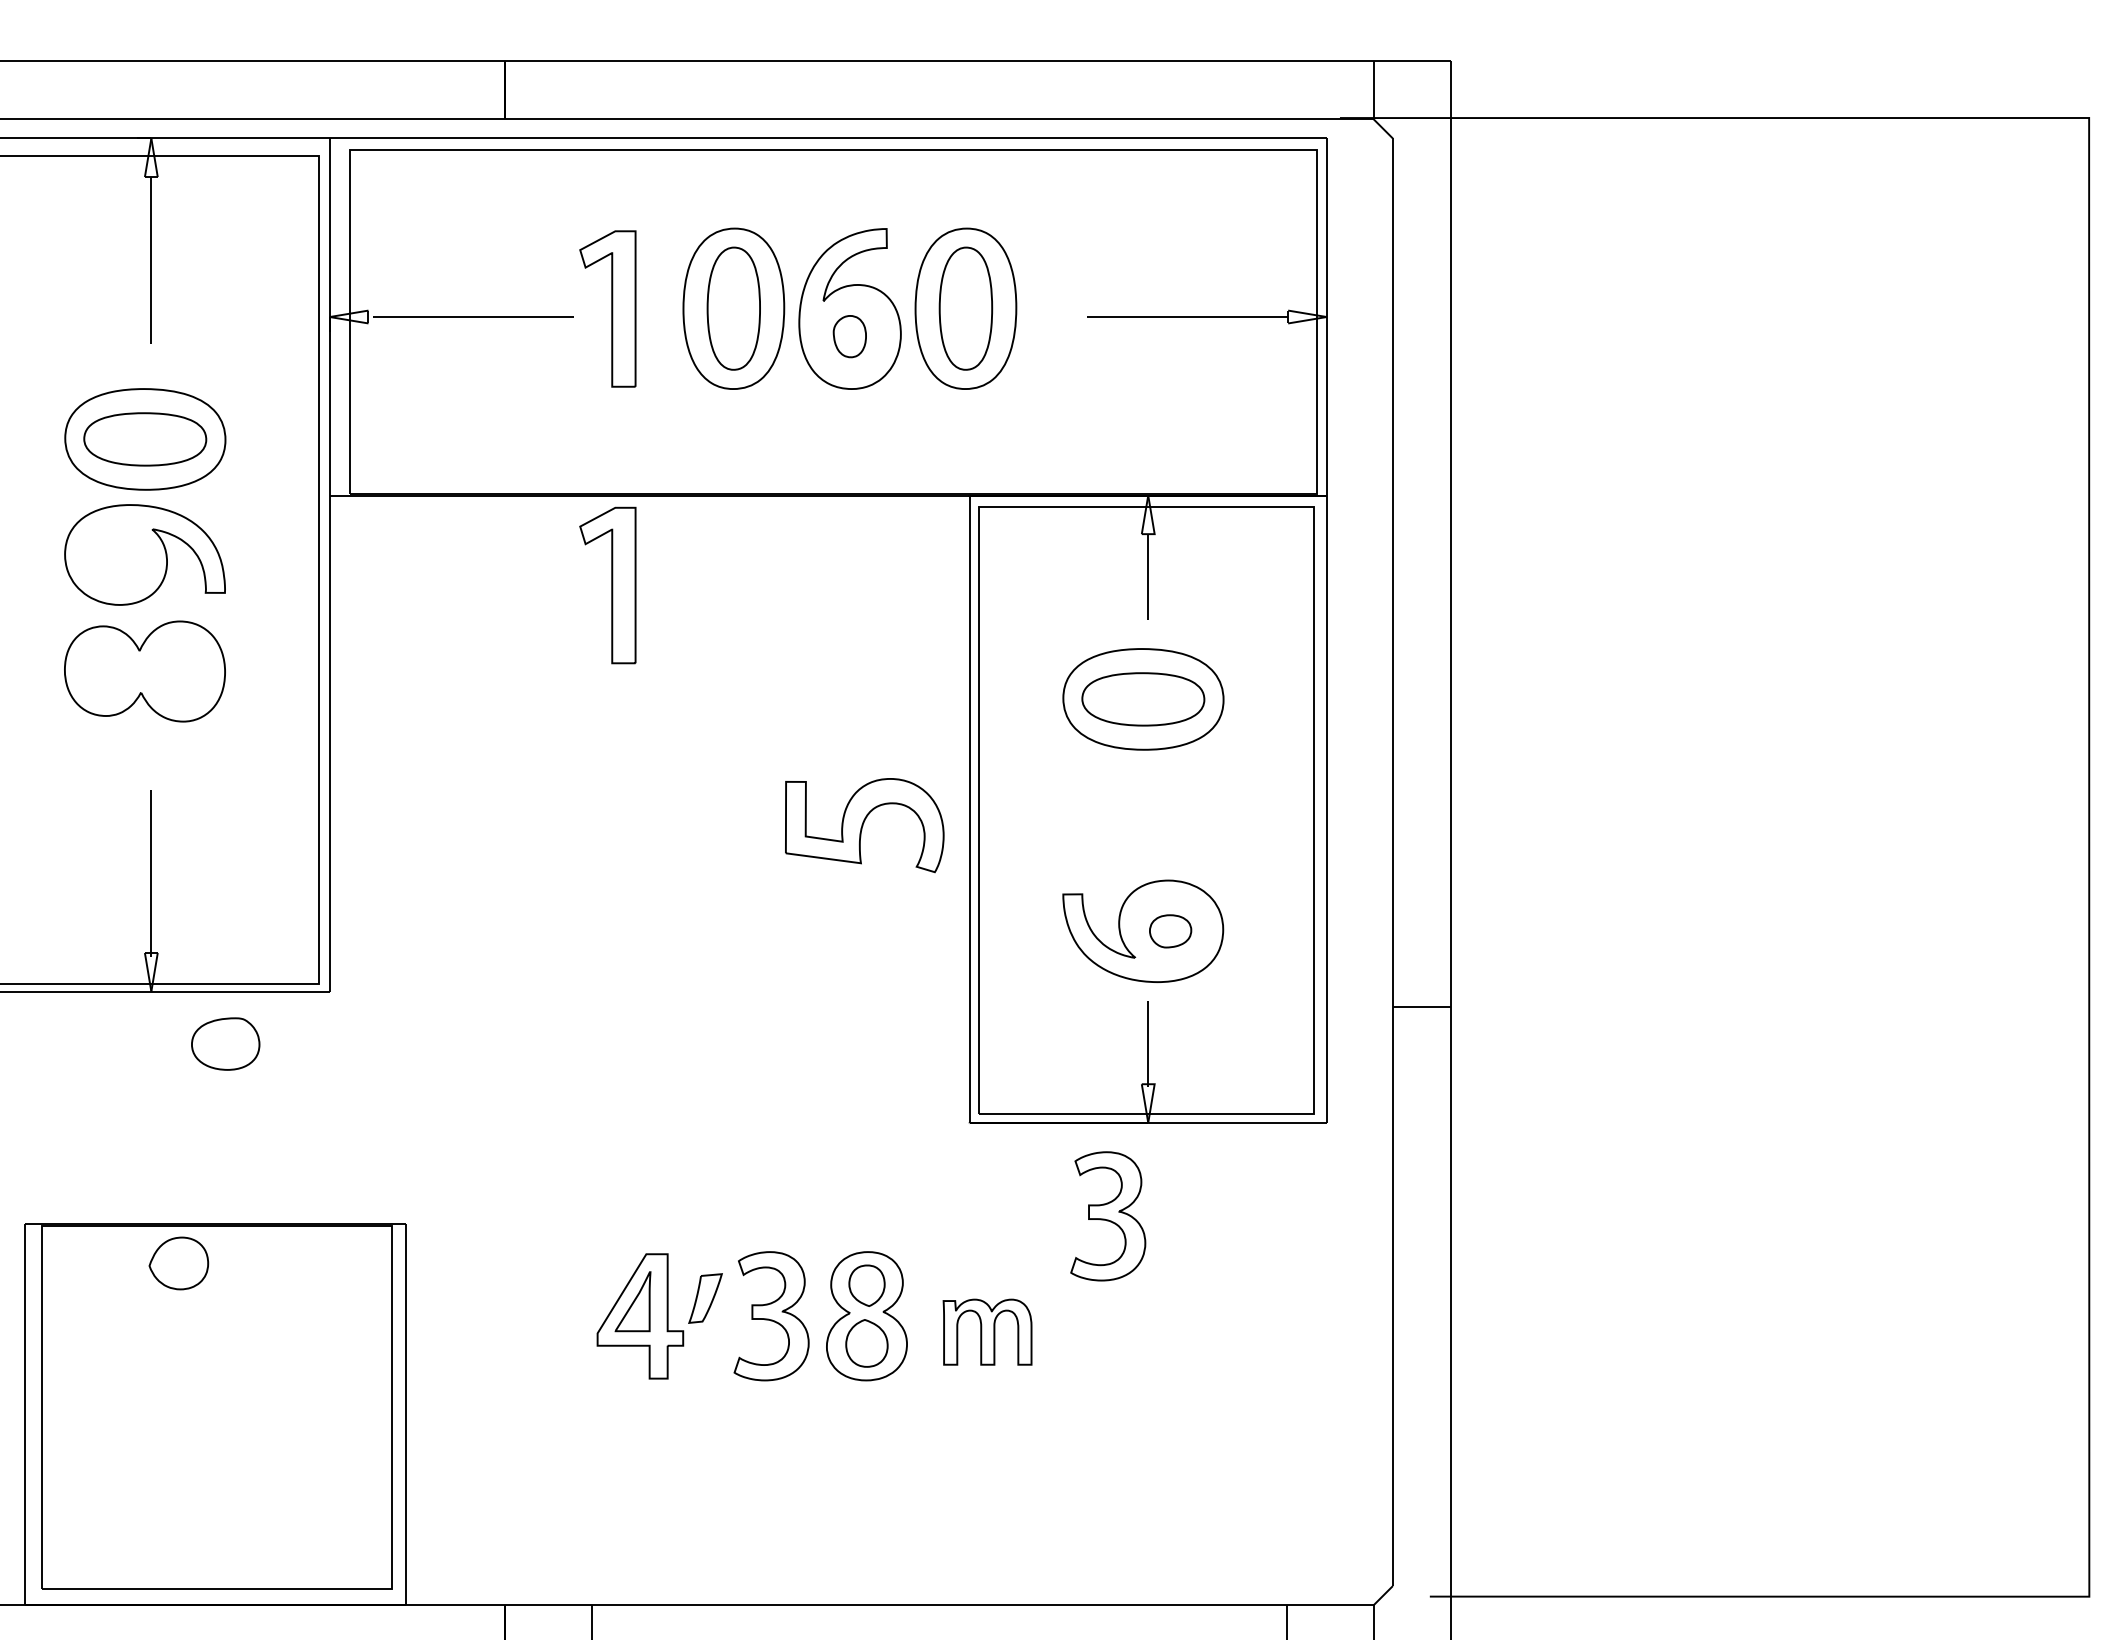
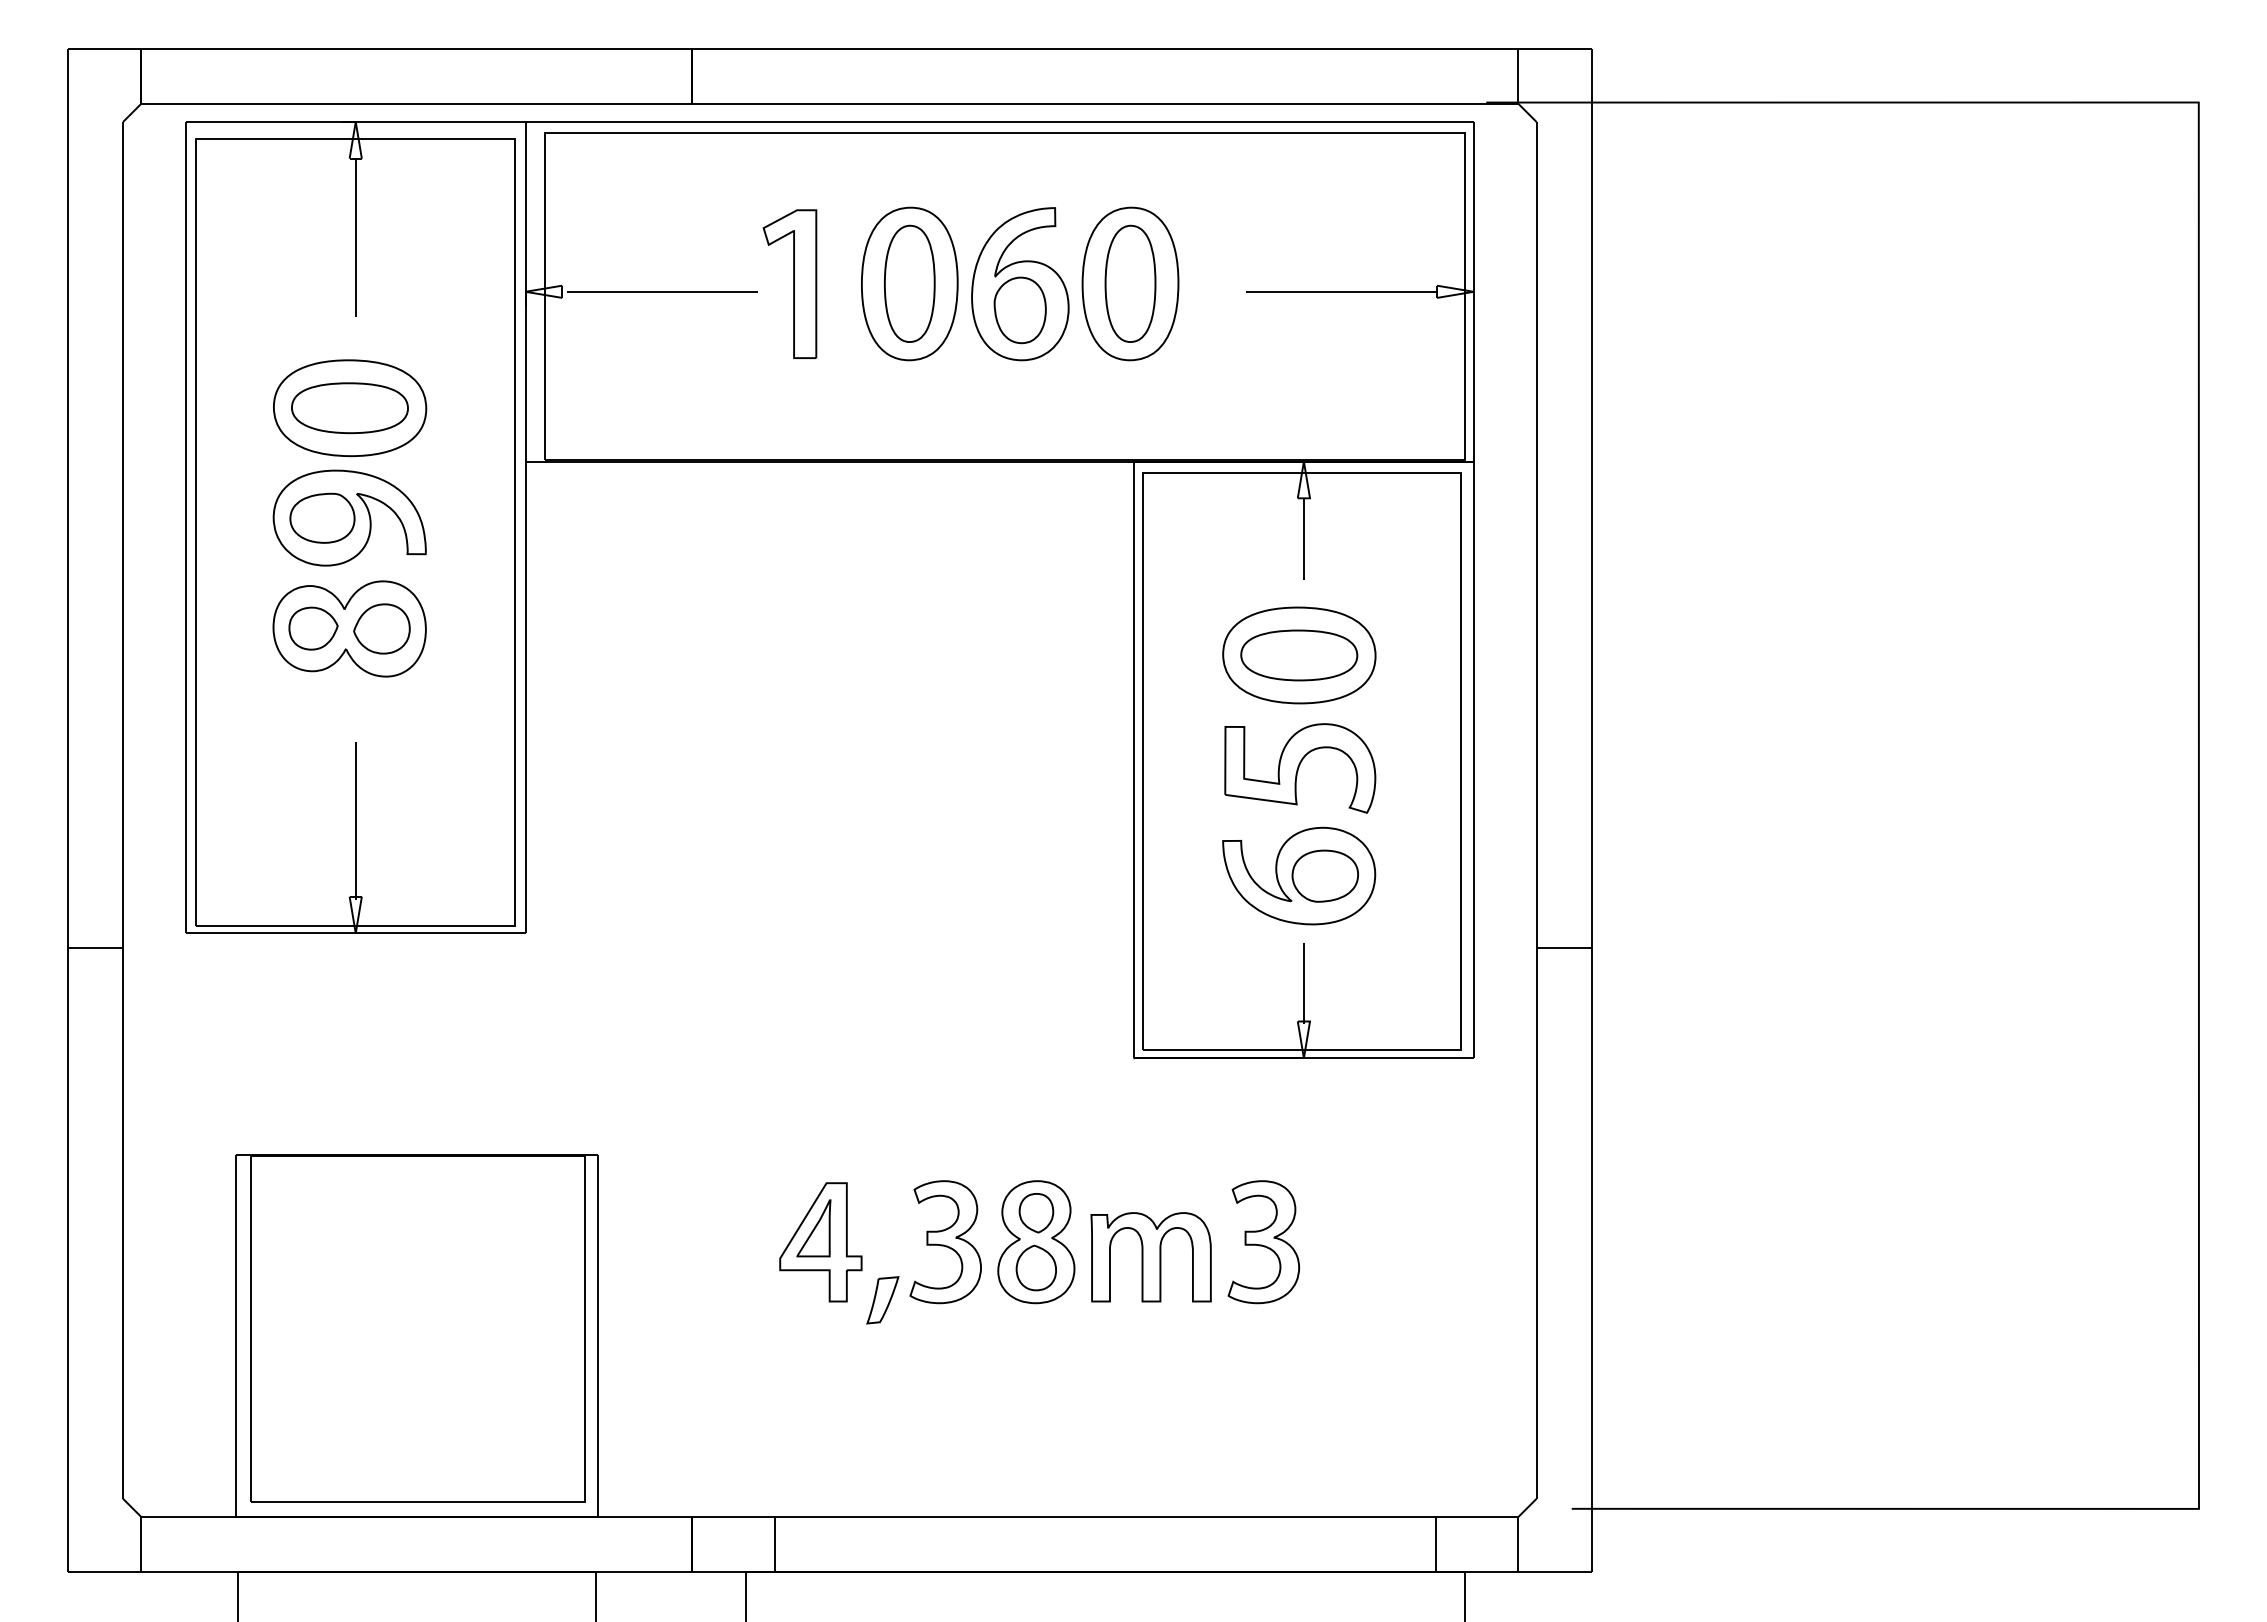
part: (849, 336) -> (1019, 310), size x1.67
part: (607, 584) -> (789, 546), removed
part: (106, 671) -> (313, 628), added
part: (864, 825) -> (1300, 768), moved
part: (1169, 930) -> (1324, 875), size x1.67
part: (225, 1043) -> (322, 517), moved
part: (1107, 1216) -> (1263, 1242), moved
part: (178, 1262) -> (381, 628), moved
part: (705, 1298) -> (882, 1300), moved
part: (986, 1332) -> (1150, 1257), size x1.43

